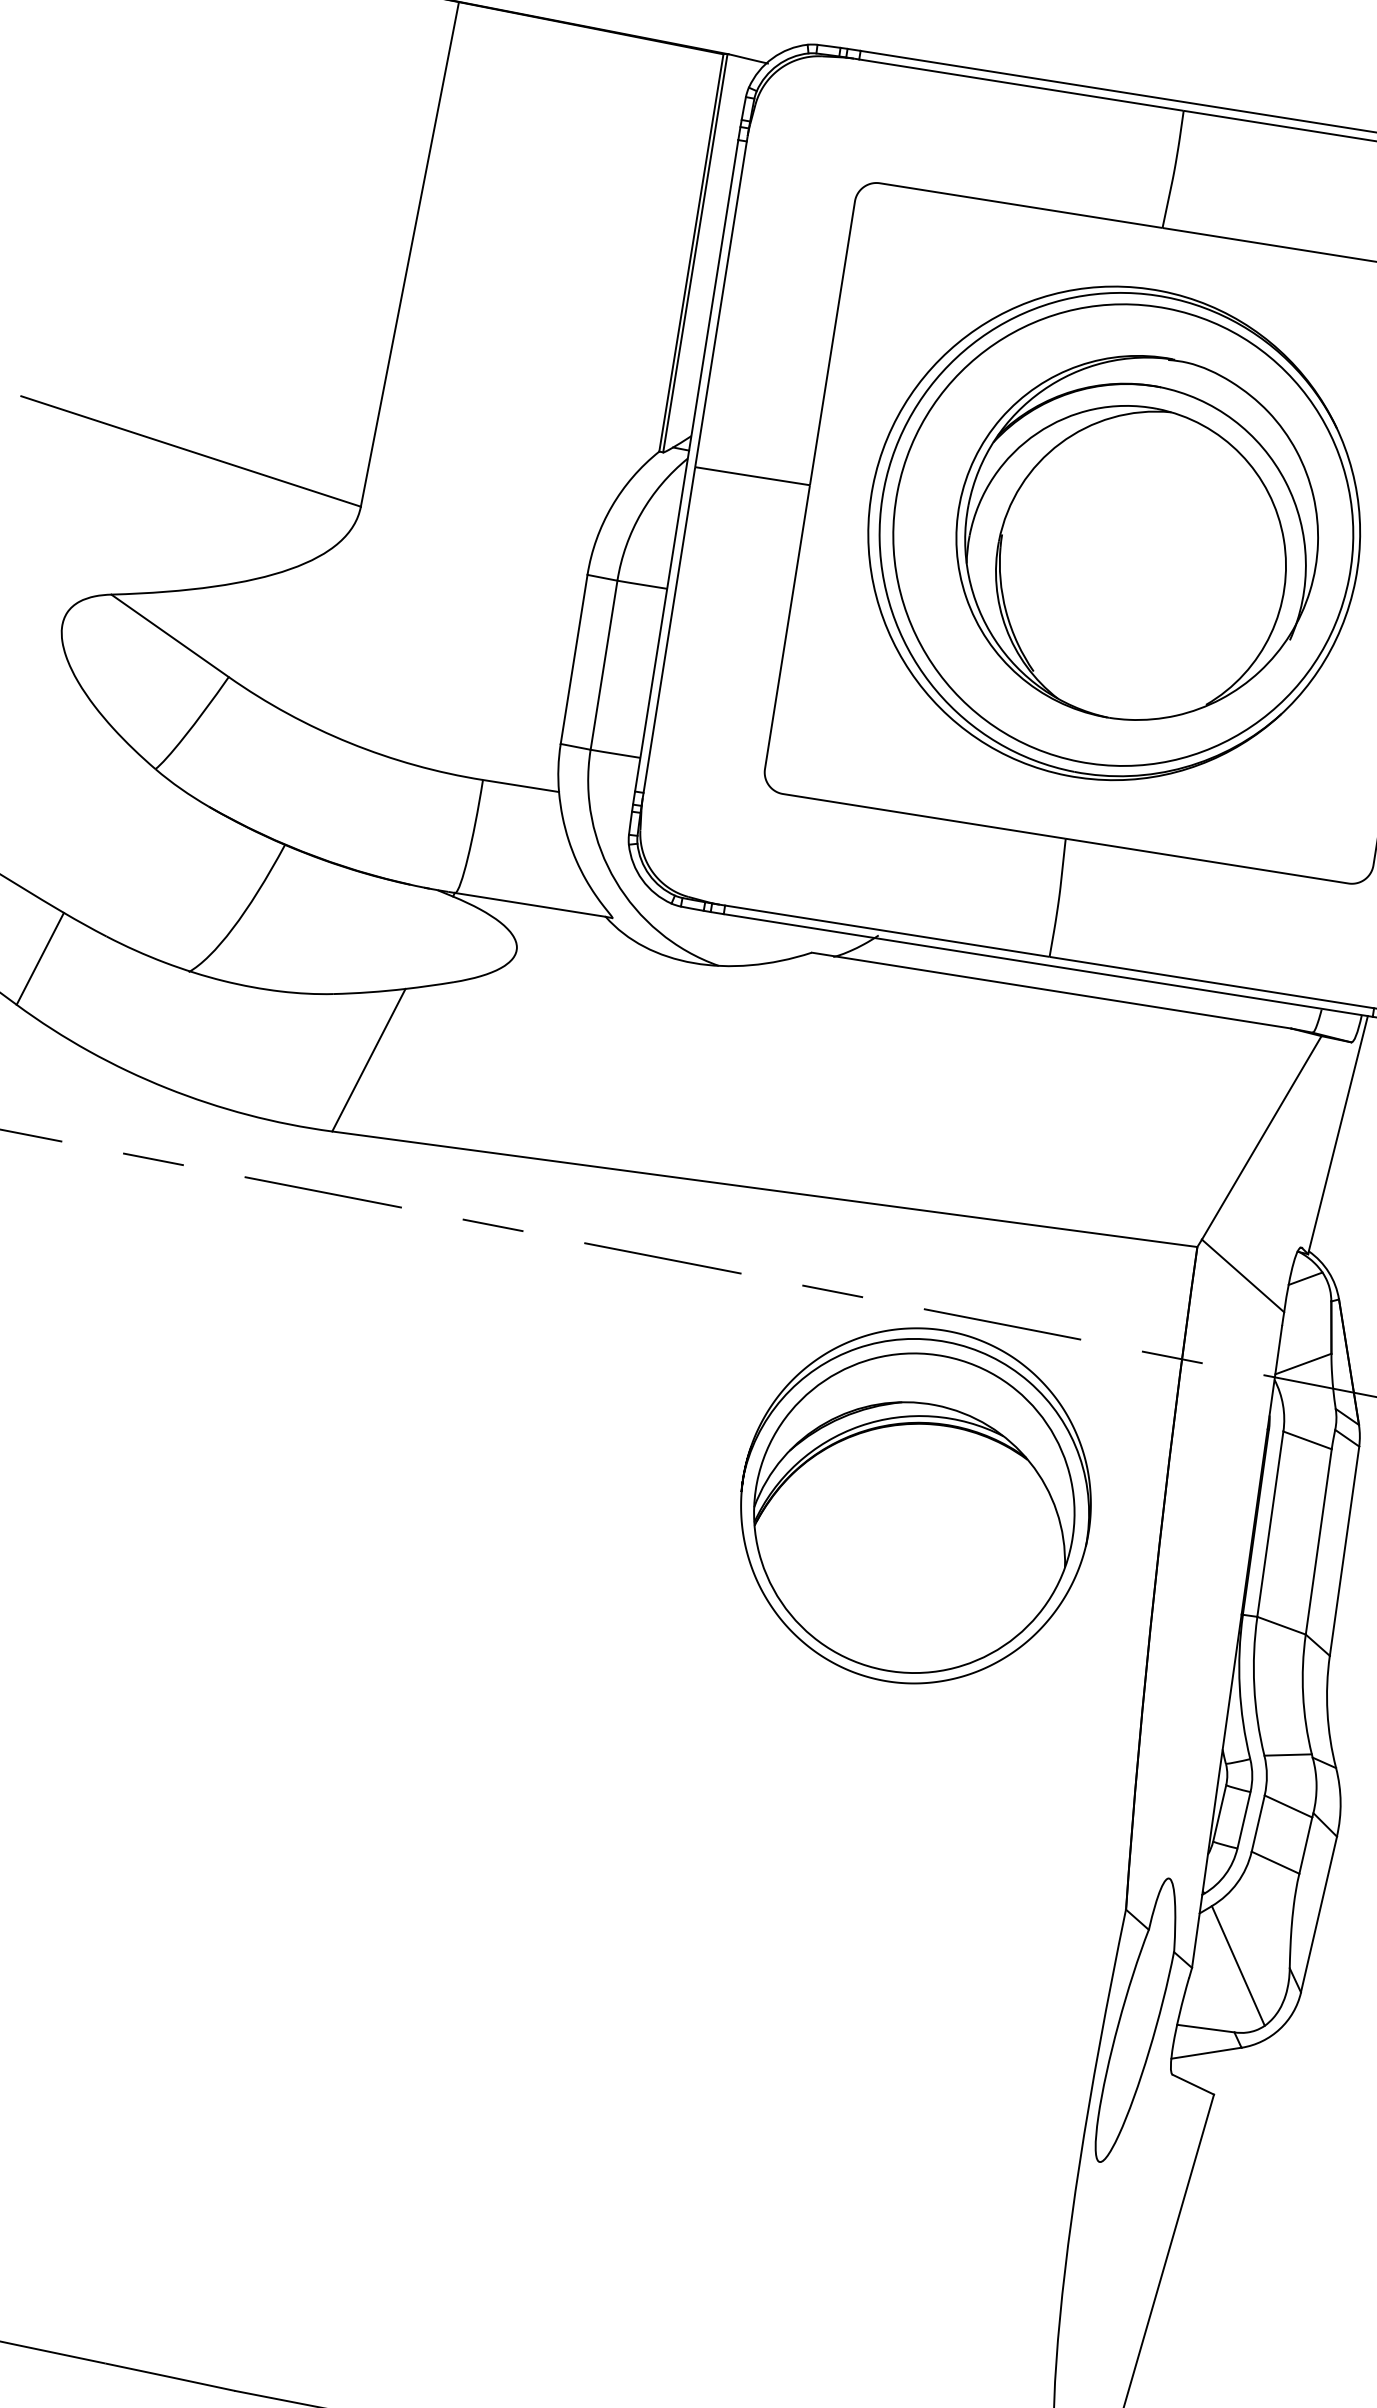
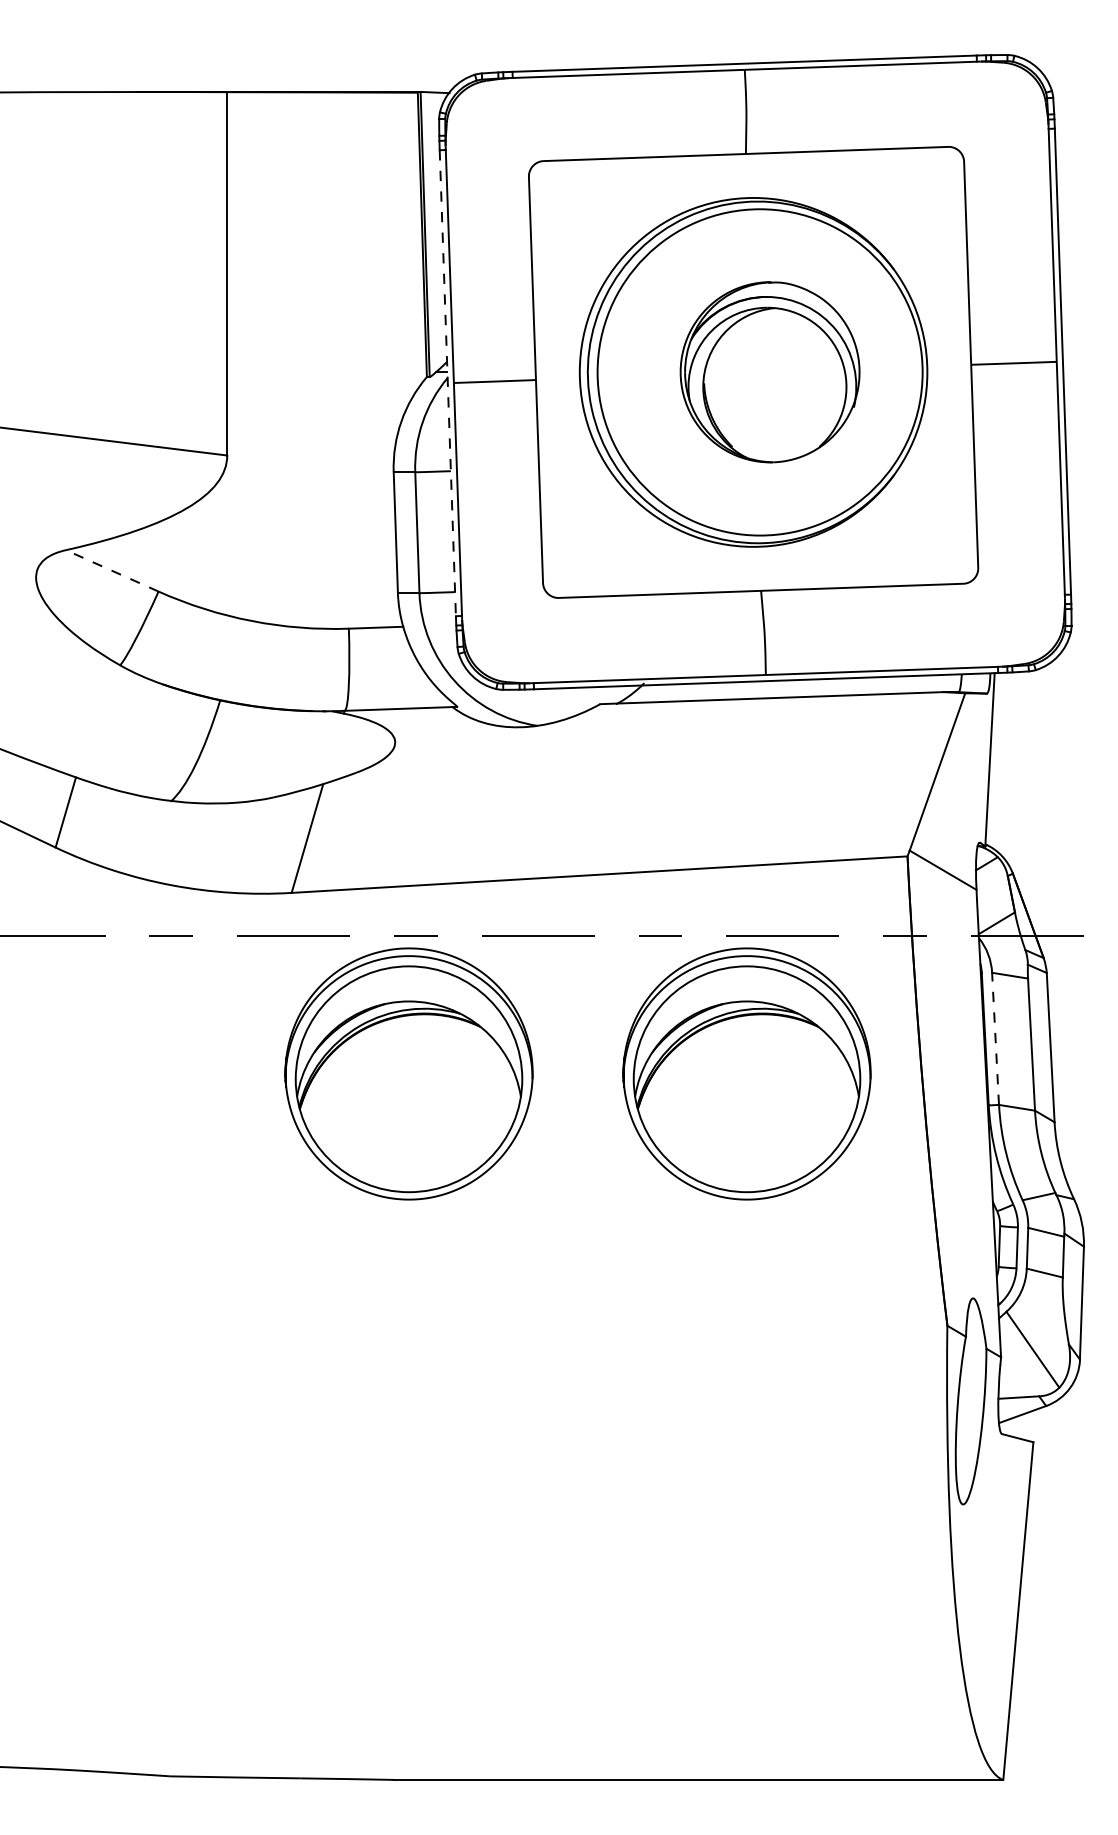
line: (686, 466) -> (447, 383), solid -> dashed
part: (1136, 536) -> (769, 371), size x0.7
line: (170, 635) -> (112, 570), solid -> dashed
part: (445, 1413) -> (408, 1073), added
line: (1270, 1523) -> (995, 1038), solid -> dashed

